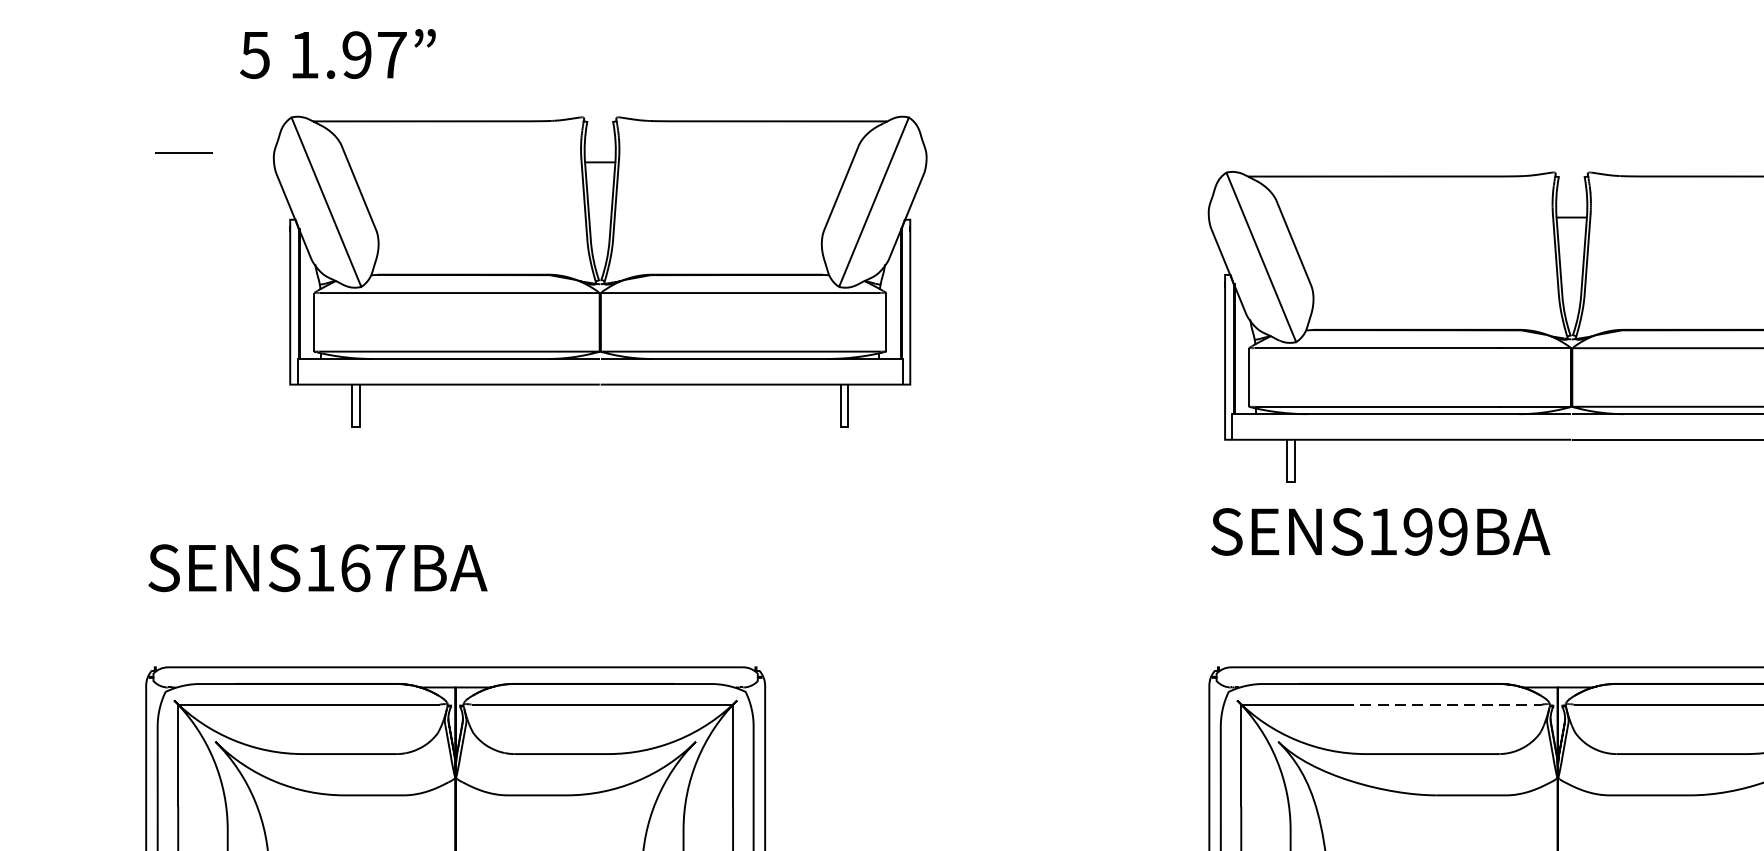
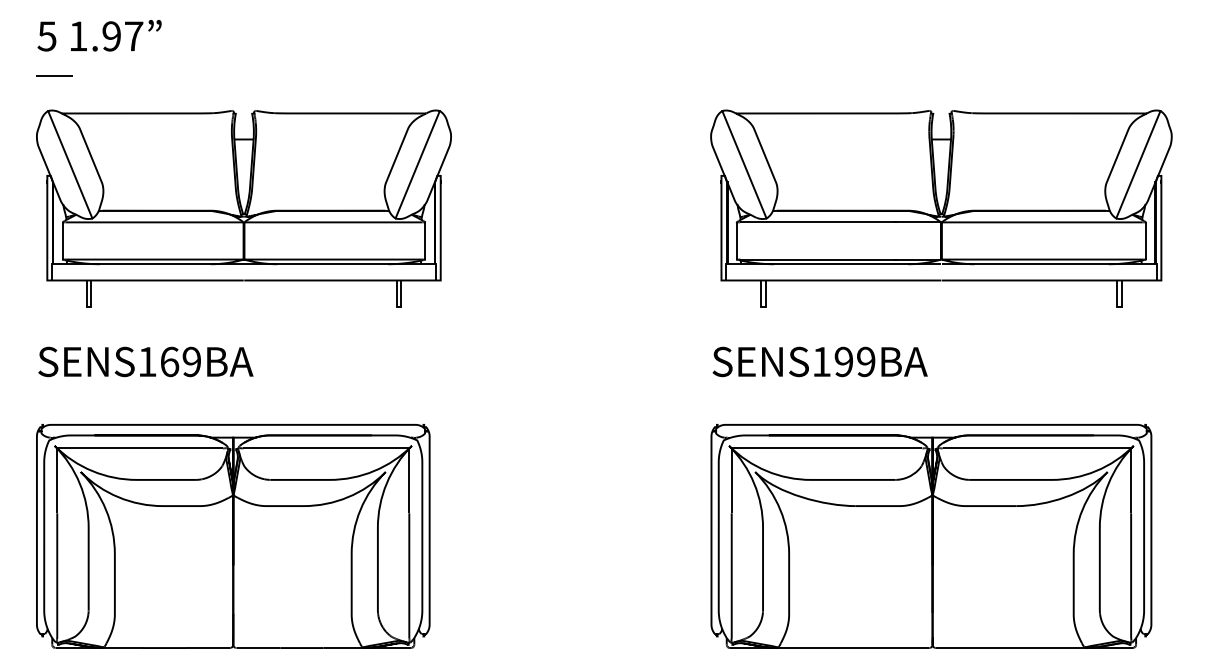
text: (337, 53) -> (99, 35), moved
line: (183, 151) -> (54, 75), moved
part: (599, 271) -> (243, 208), moved
text: (1379, 531) -> (819, 361), moved
text: (389, 567) -> (191, 361), SENS167BA -> SENS169BA
line: (1442, 704) -> (859, 448), dashed -> solid

